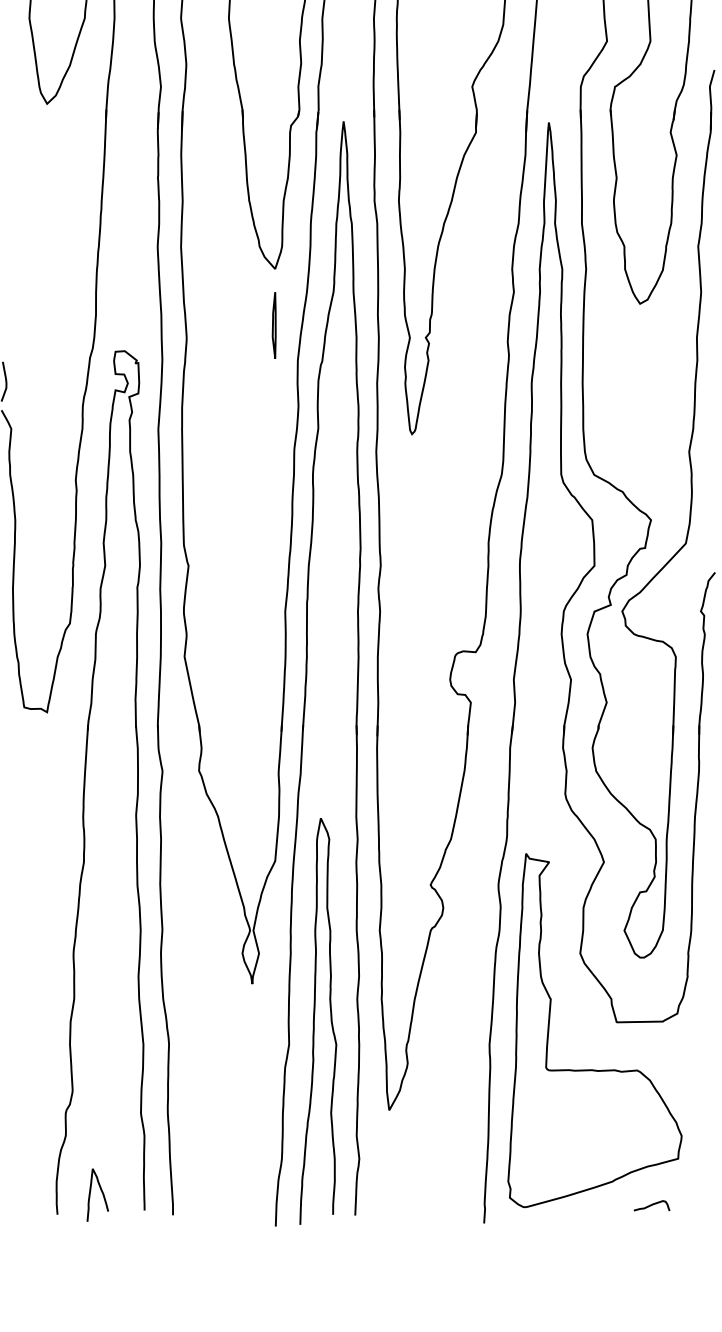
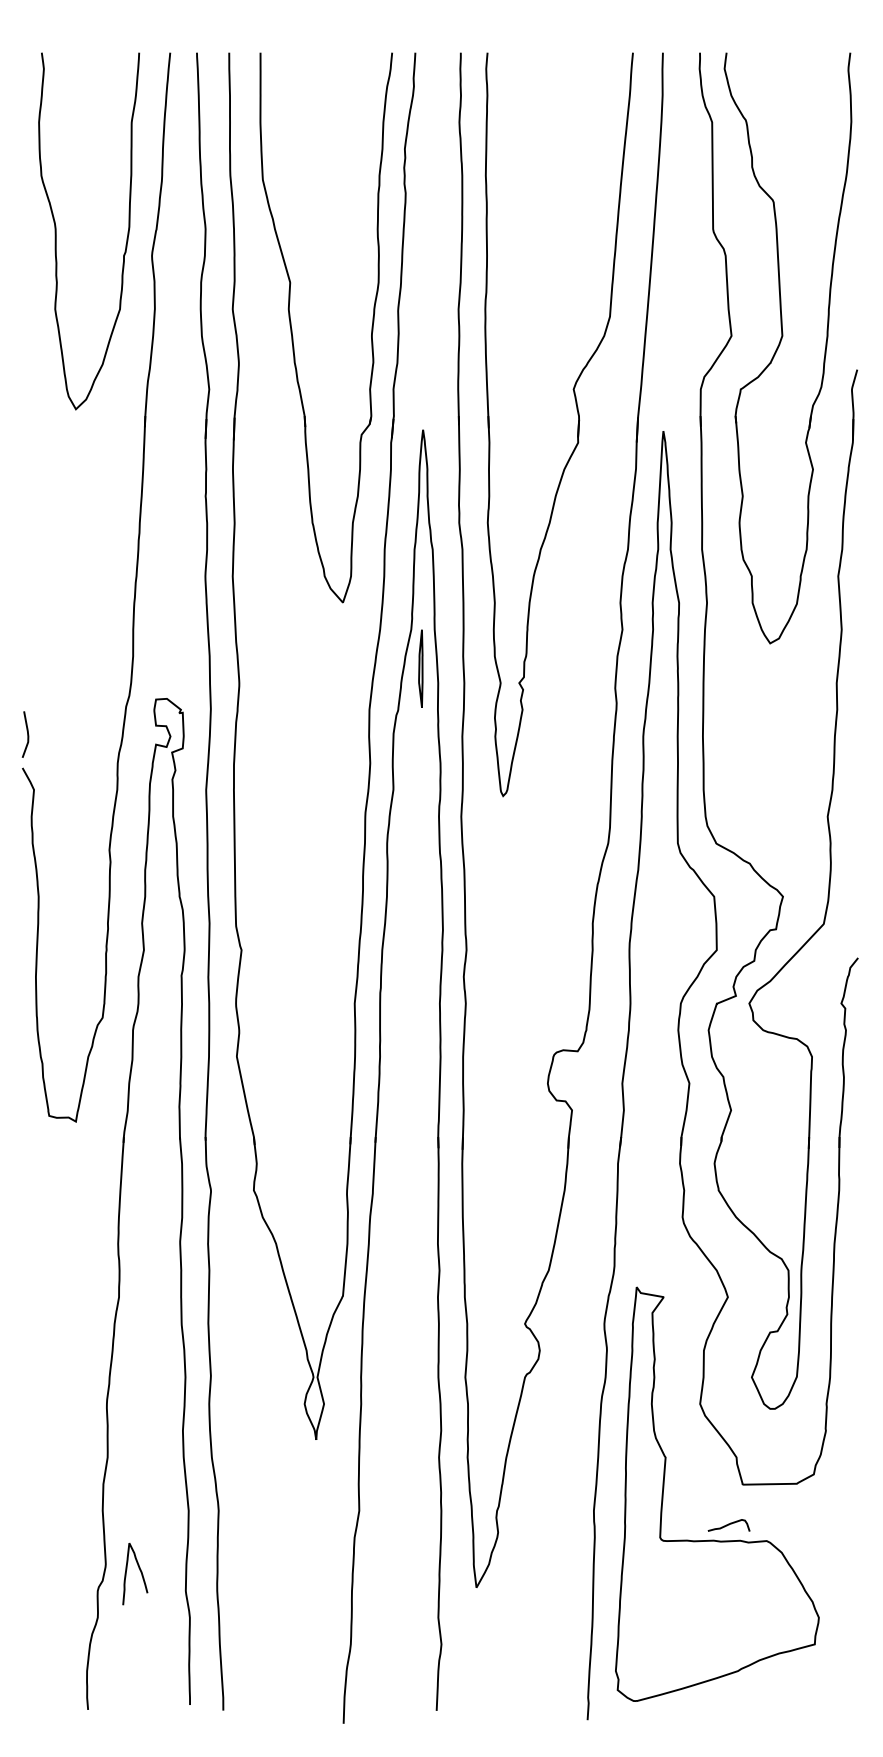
part: (273, 325) -> (420, 668), moved
curve: (314, 1021) -> (389, 1483), removed
curve: (101, 1192) -> (139, 1570), moved
curve: (651, 1205) -> (728, 1525), moved

